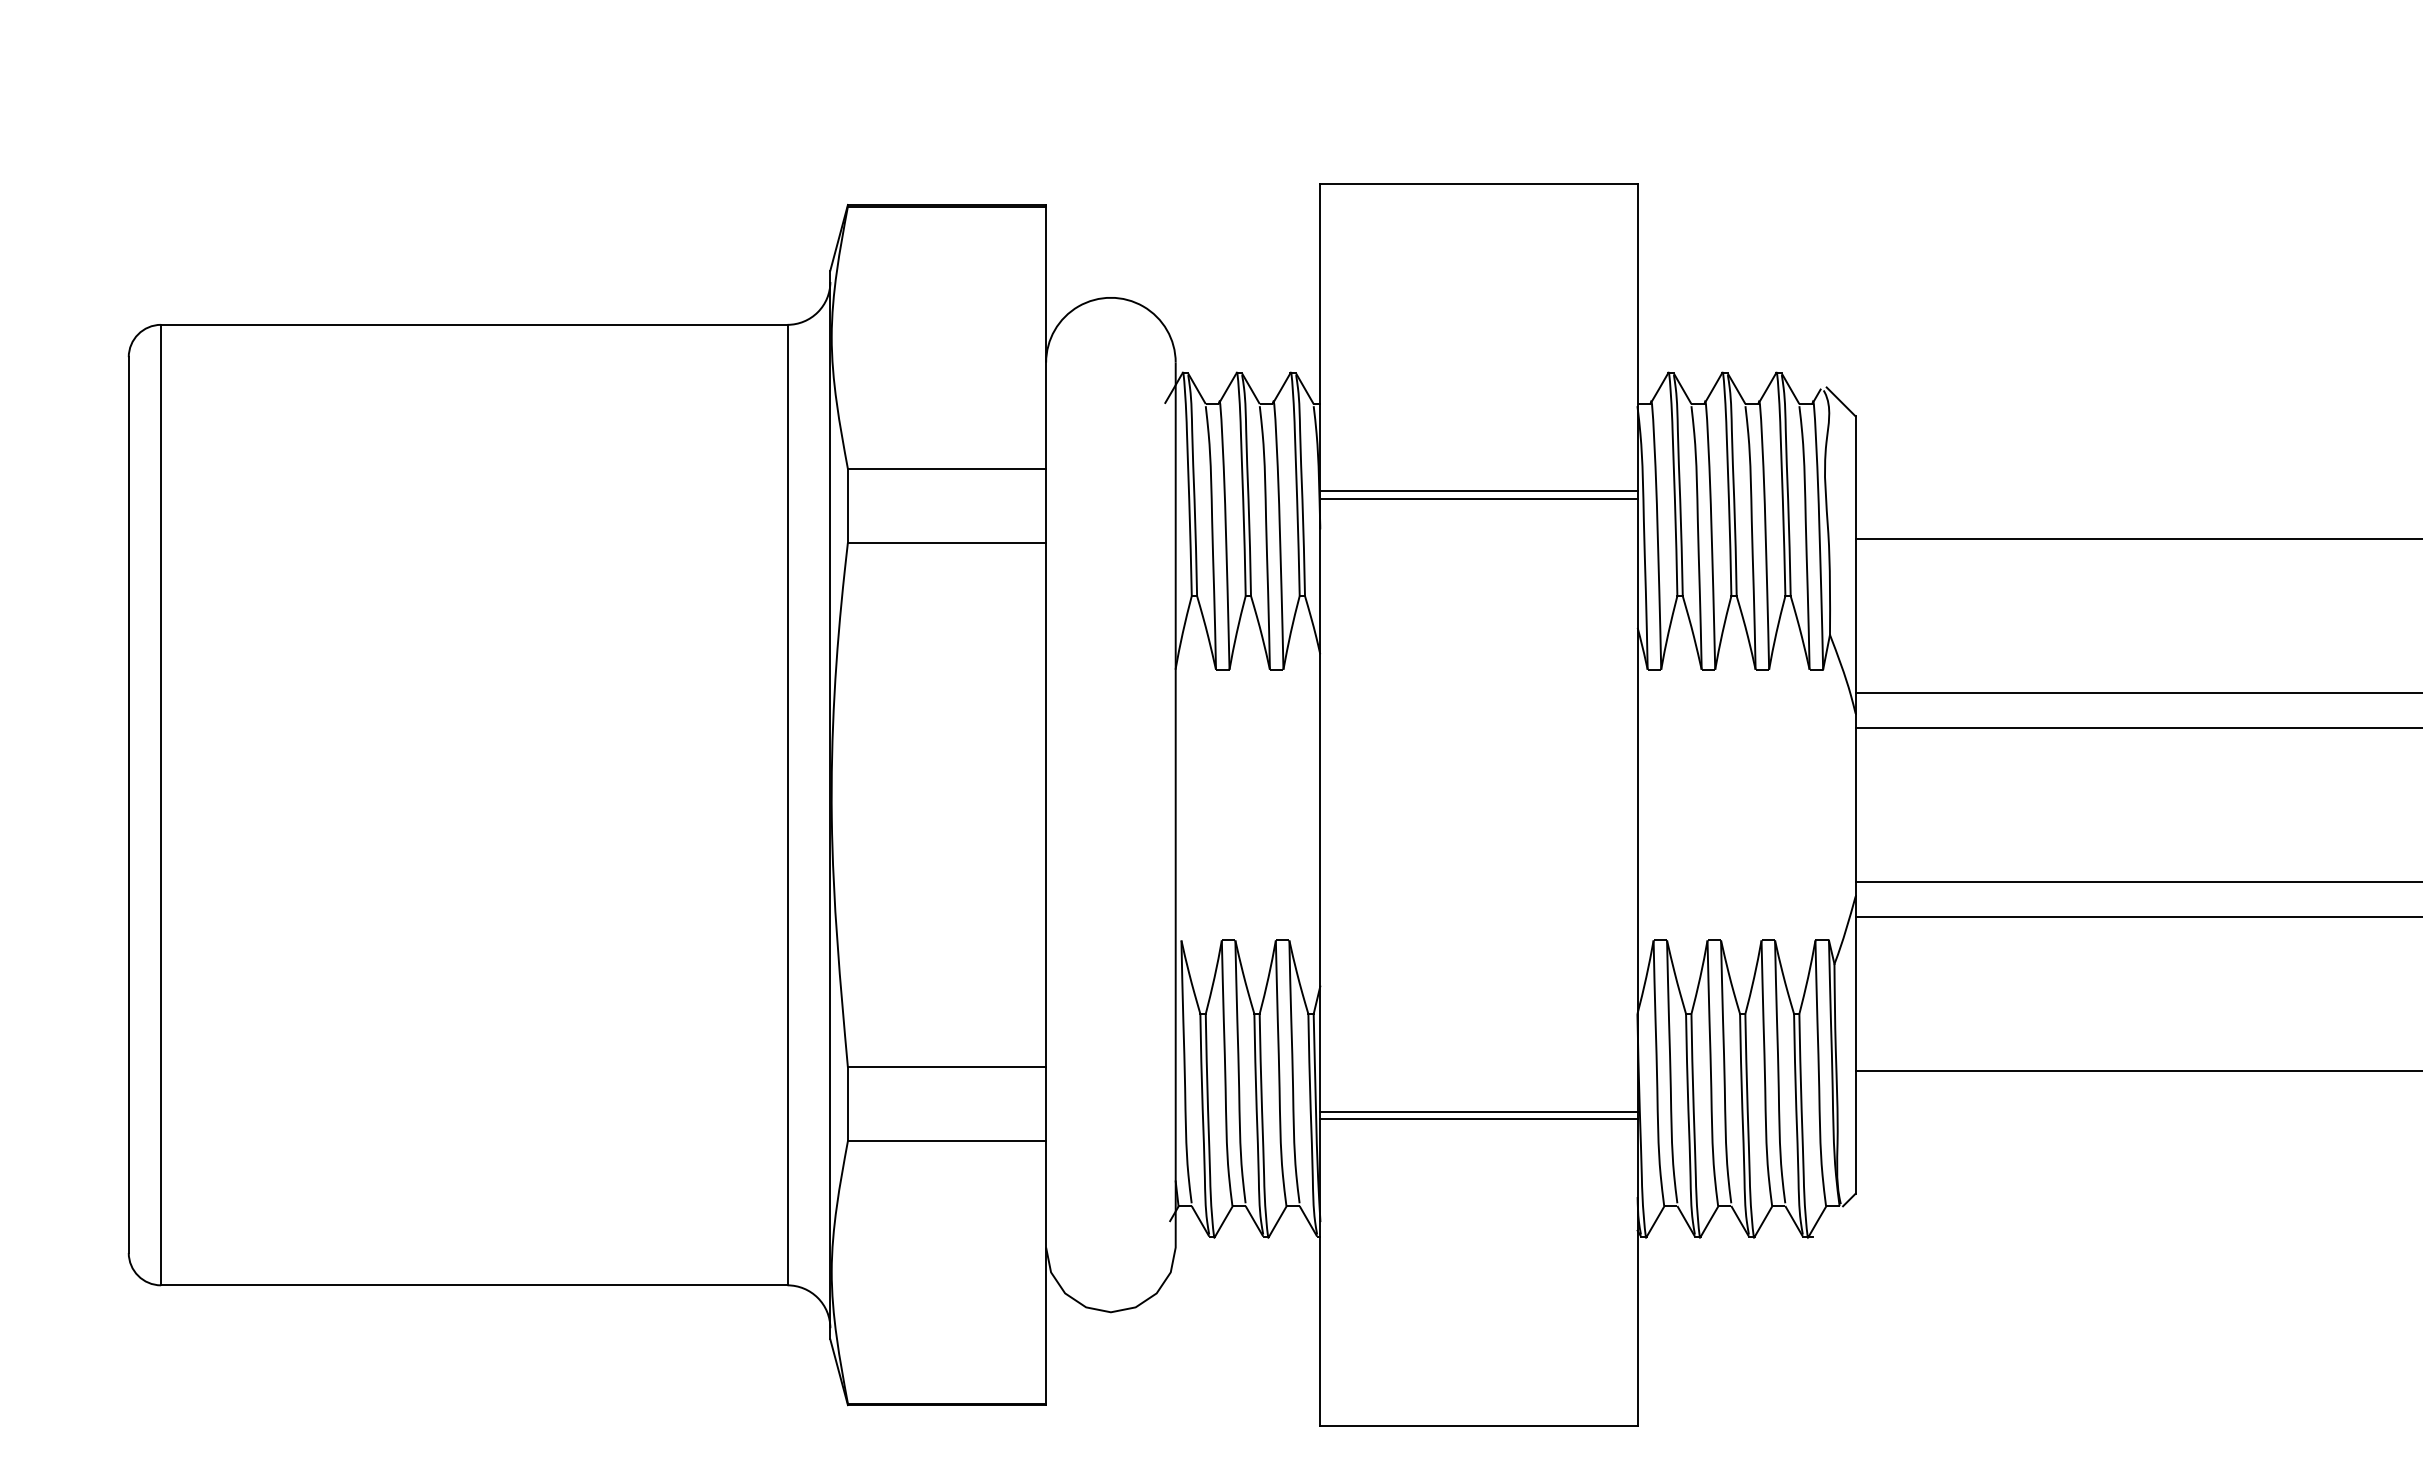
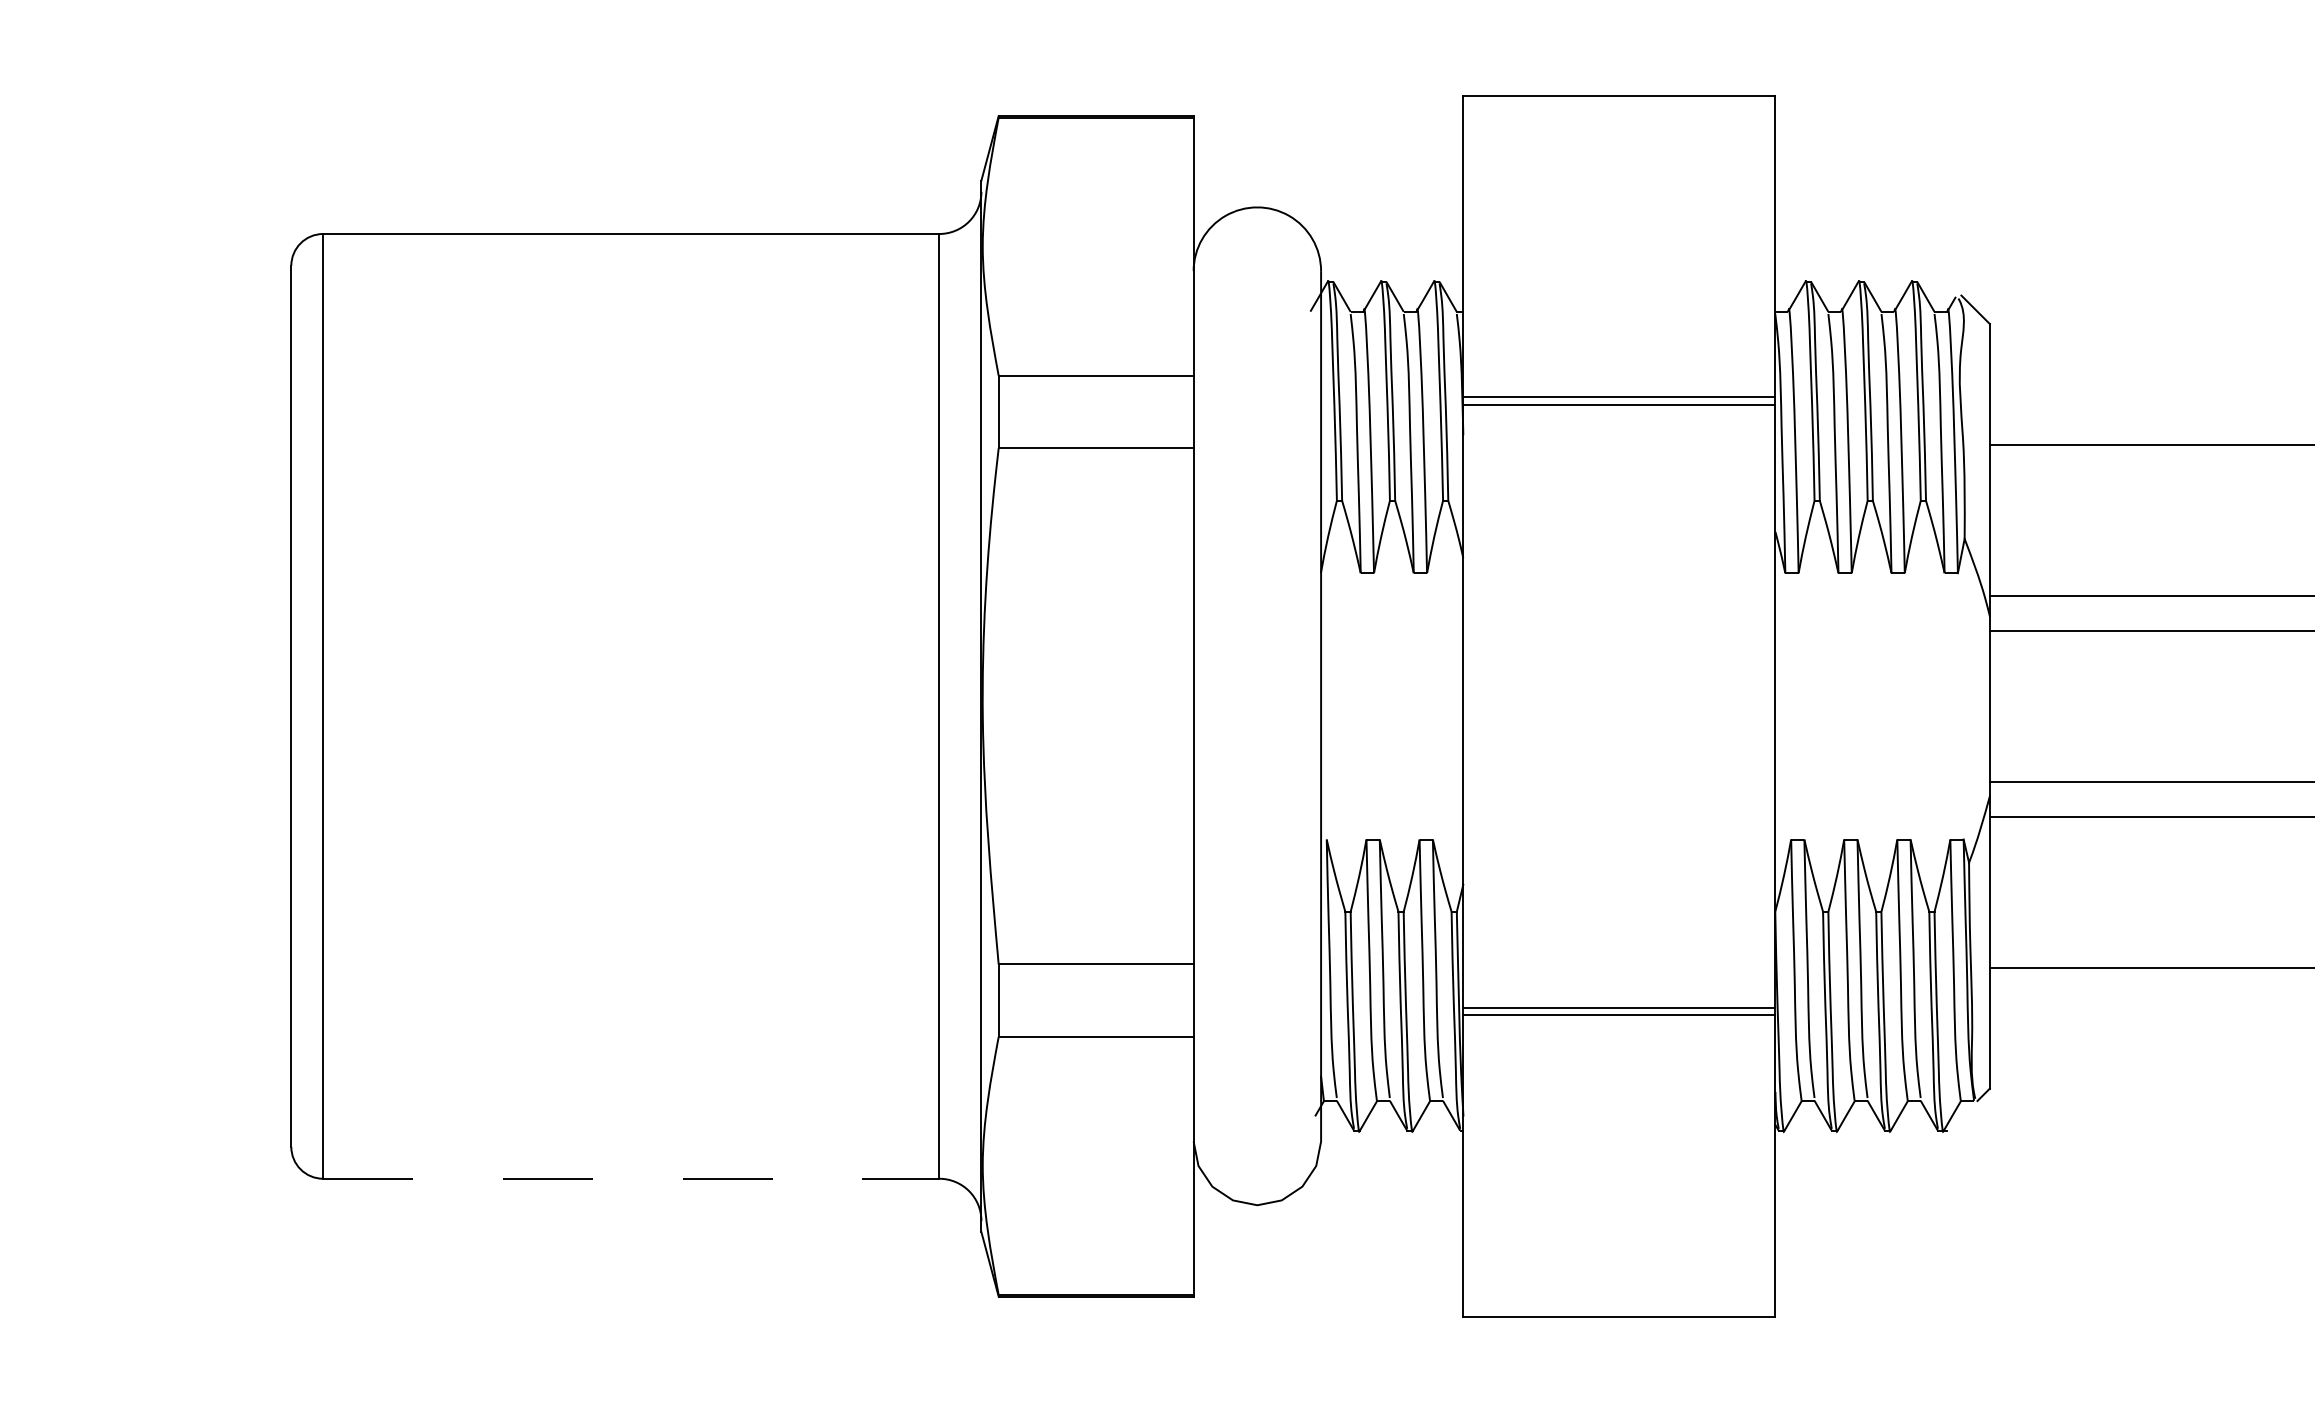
line: (474, 1285) -> (631, 1178), solid -> dashed

